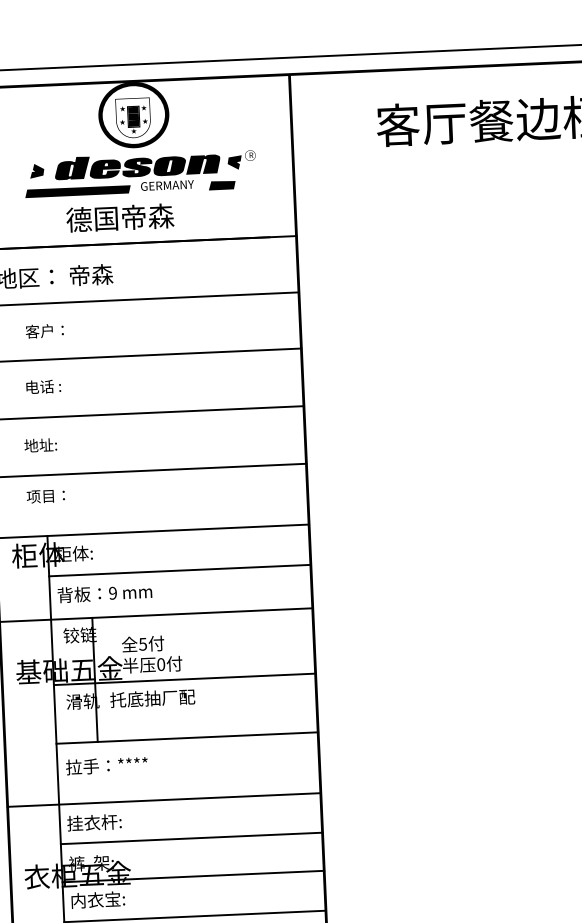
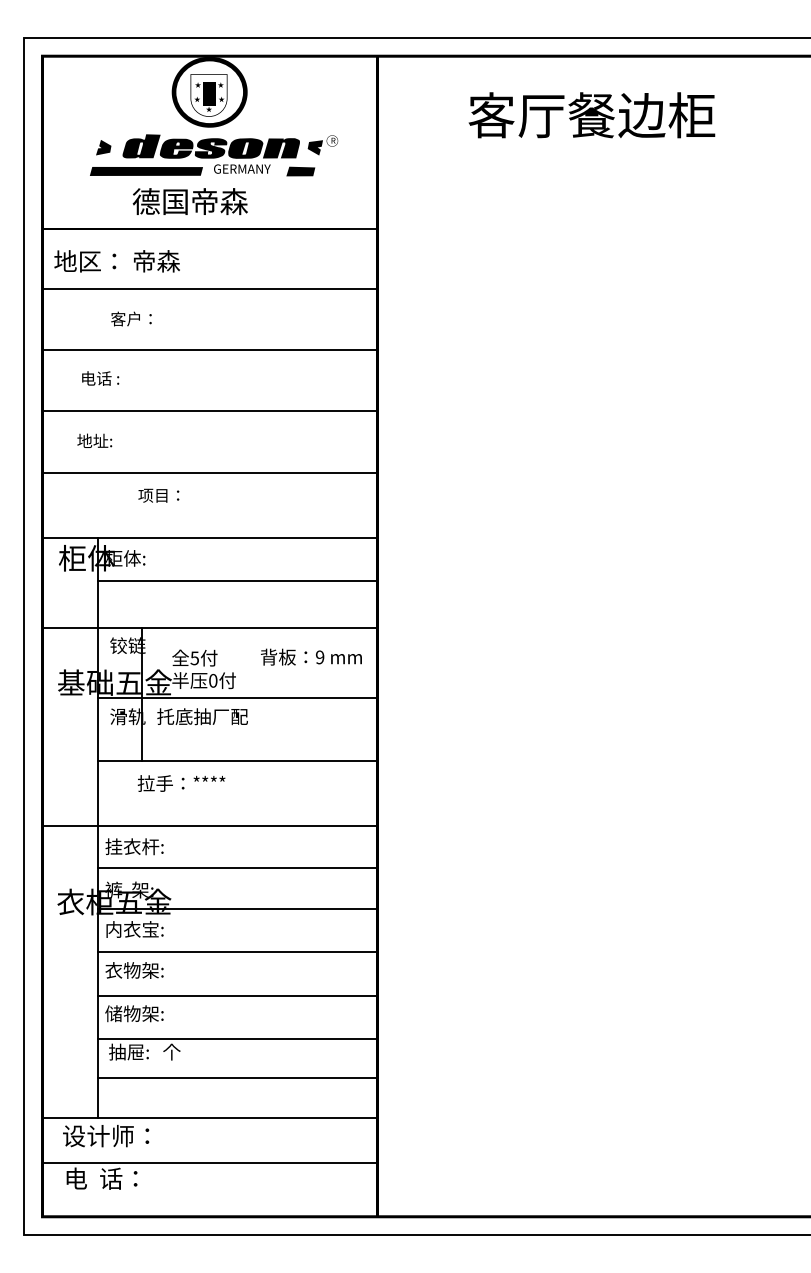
text: (44, 330) -> (131, 318), moved
text: (45, 496) -> (158, 495), moved
text: (104, 592) -> (311, 656), moved
text: (106, 765) -> (181, 783), moved

